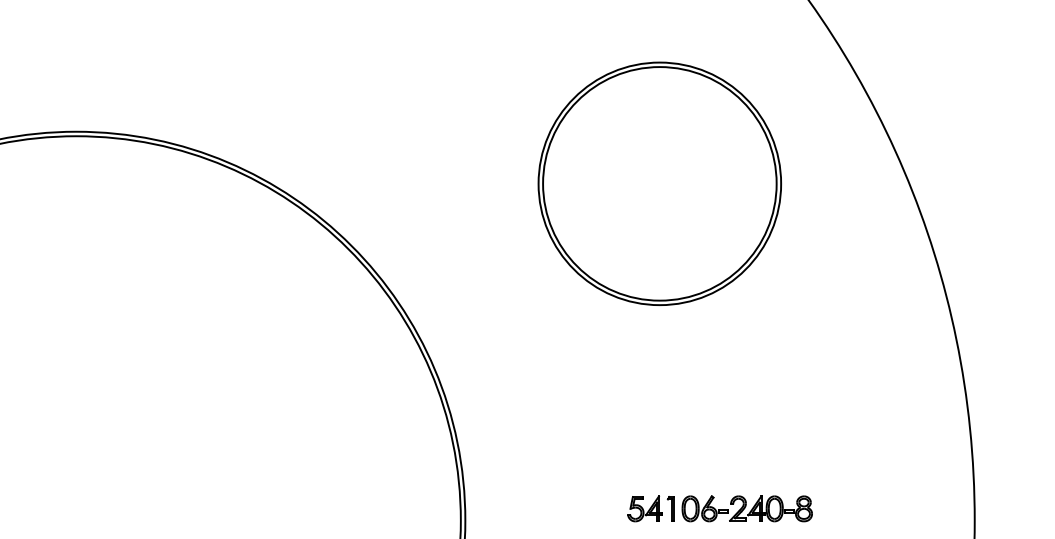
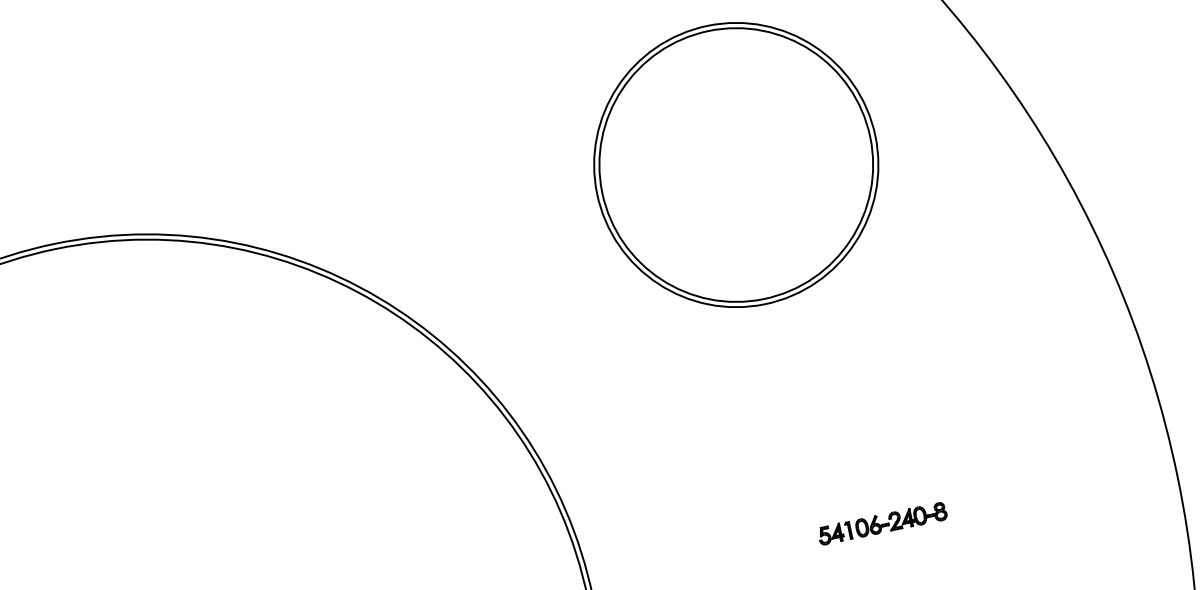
part: (719, 508) -> (881, 523), size x0.6

